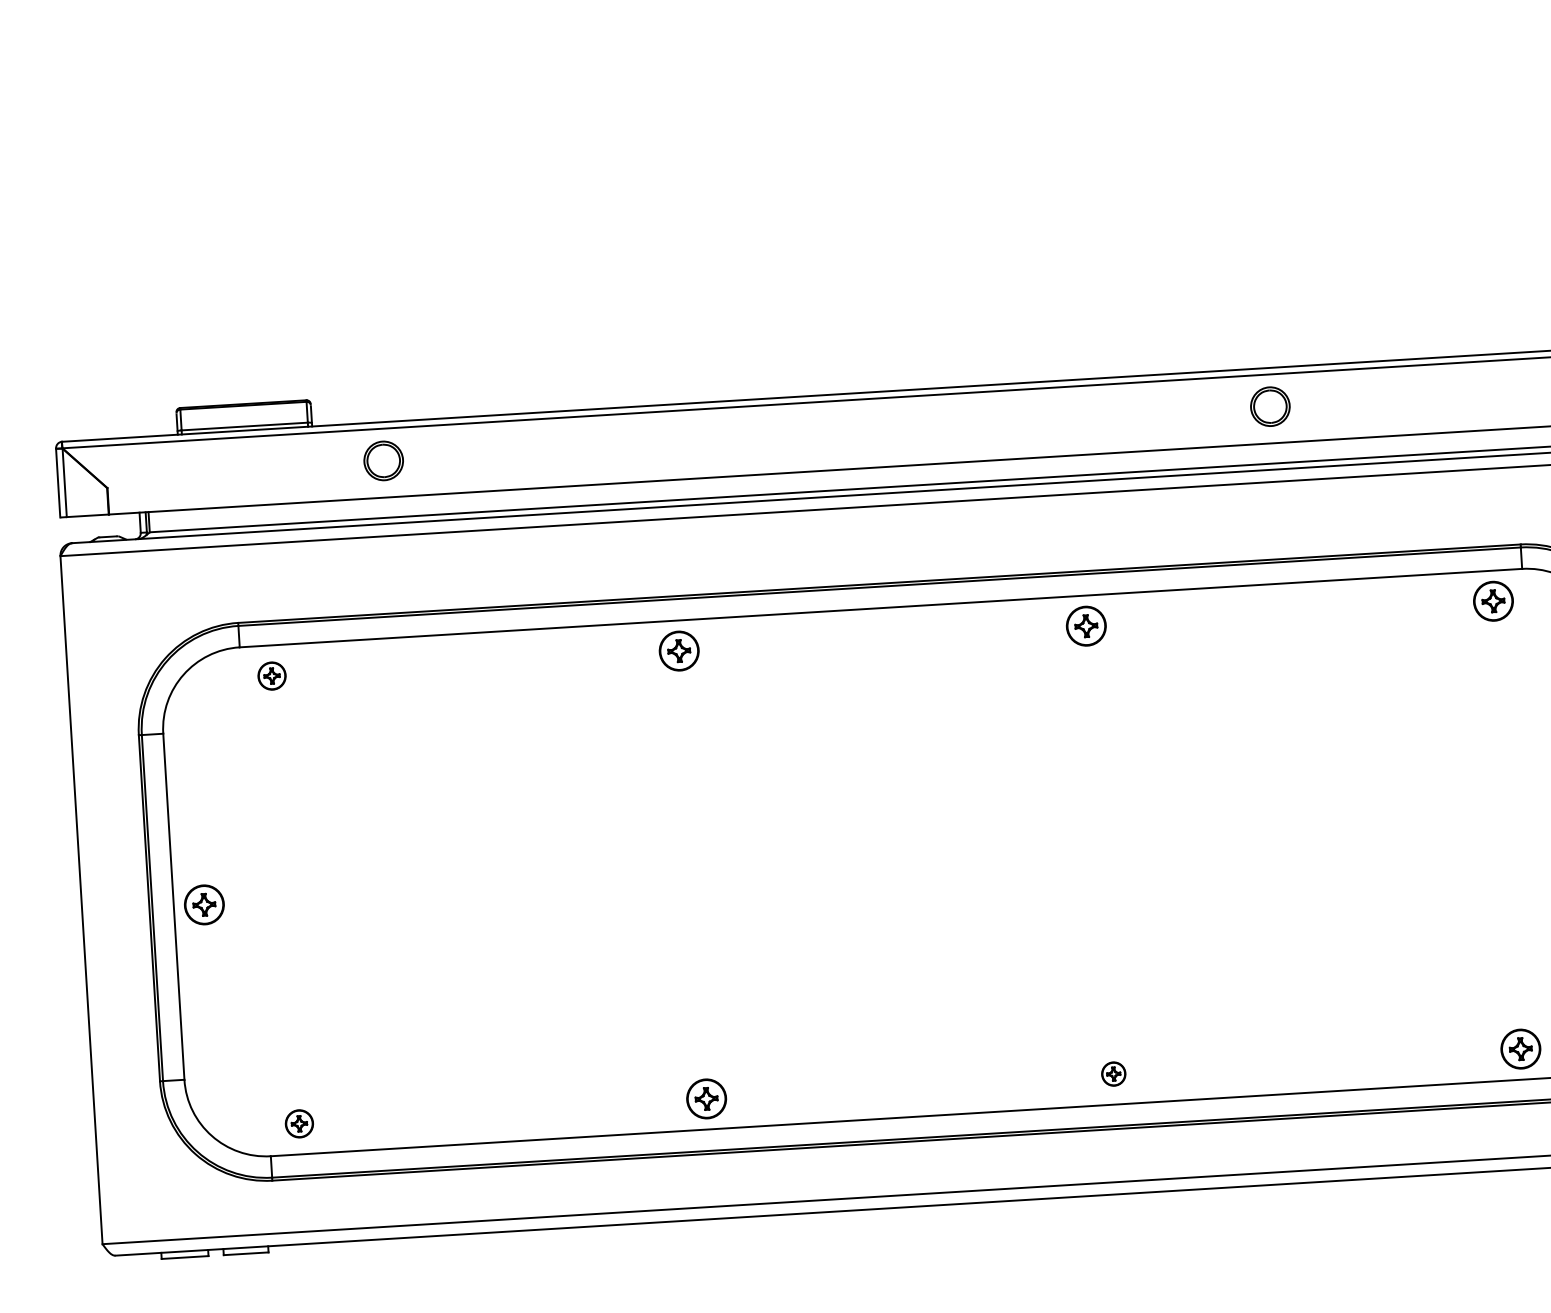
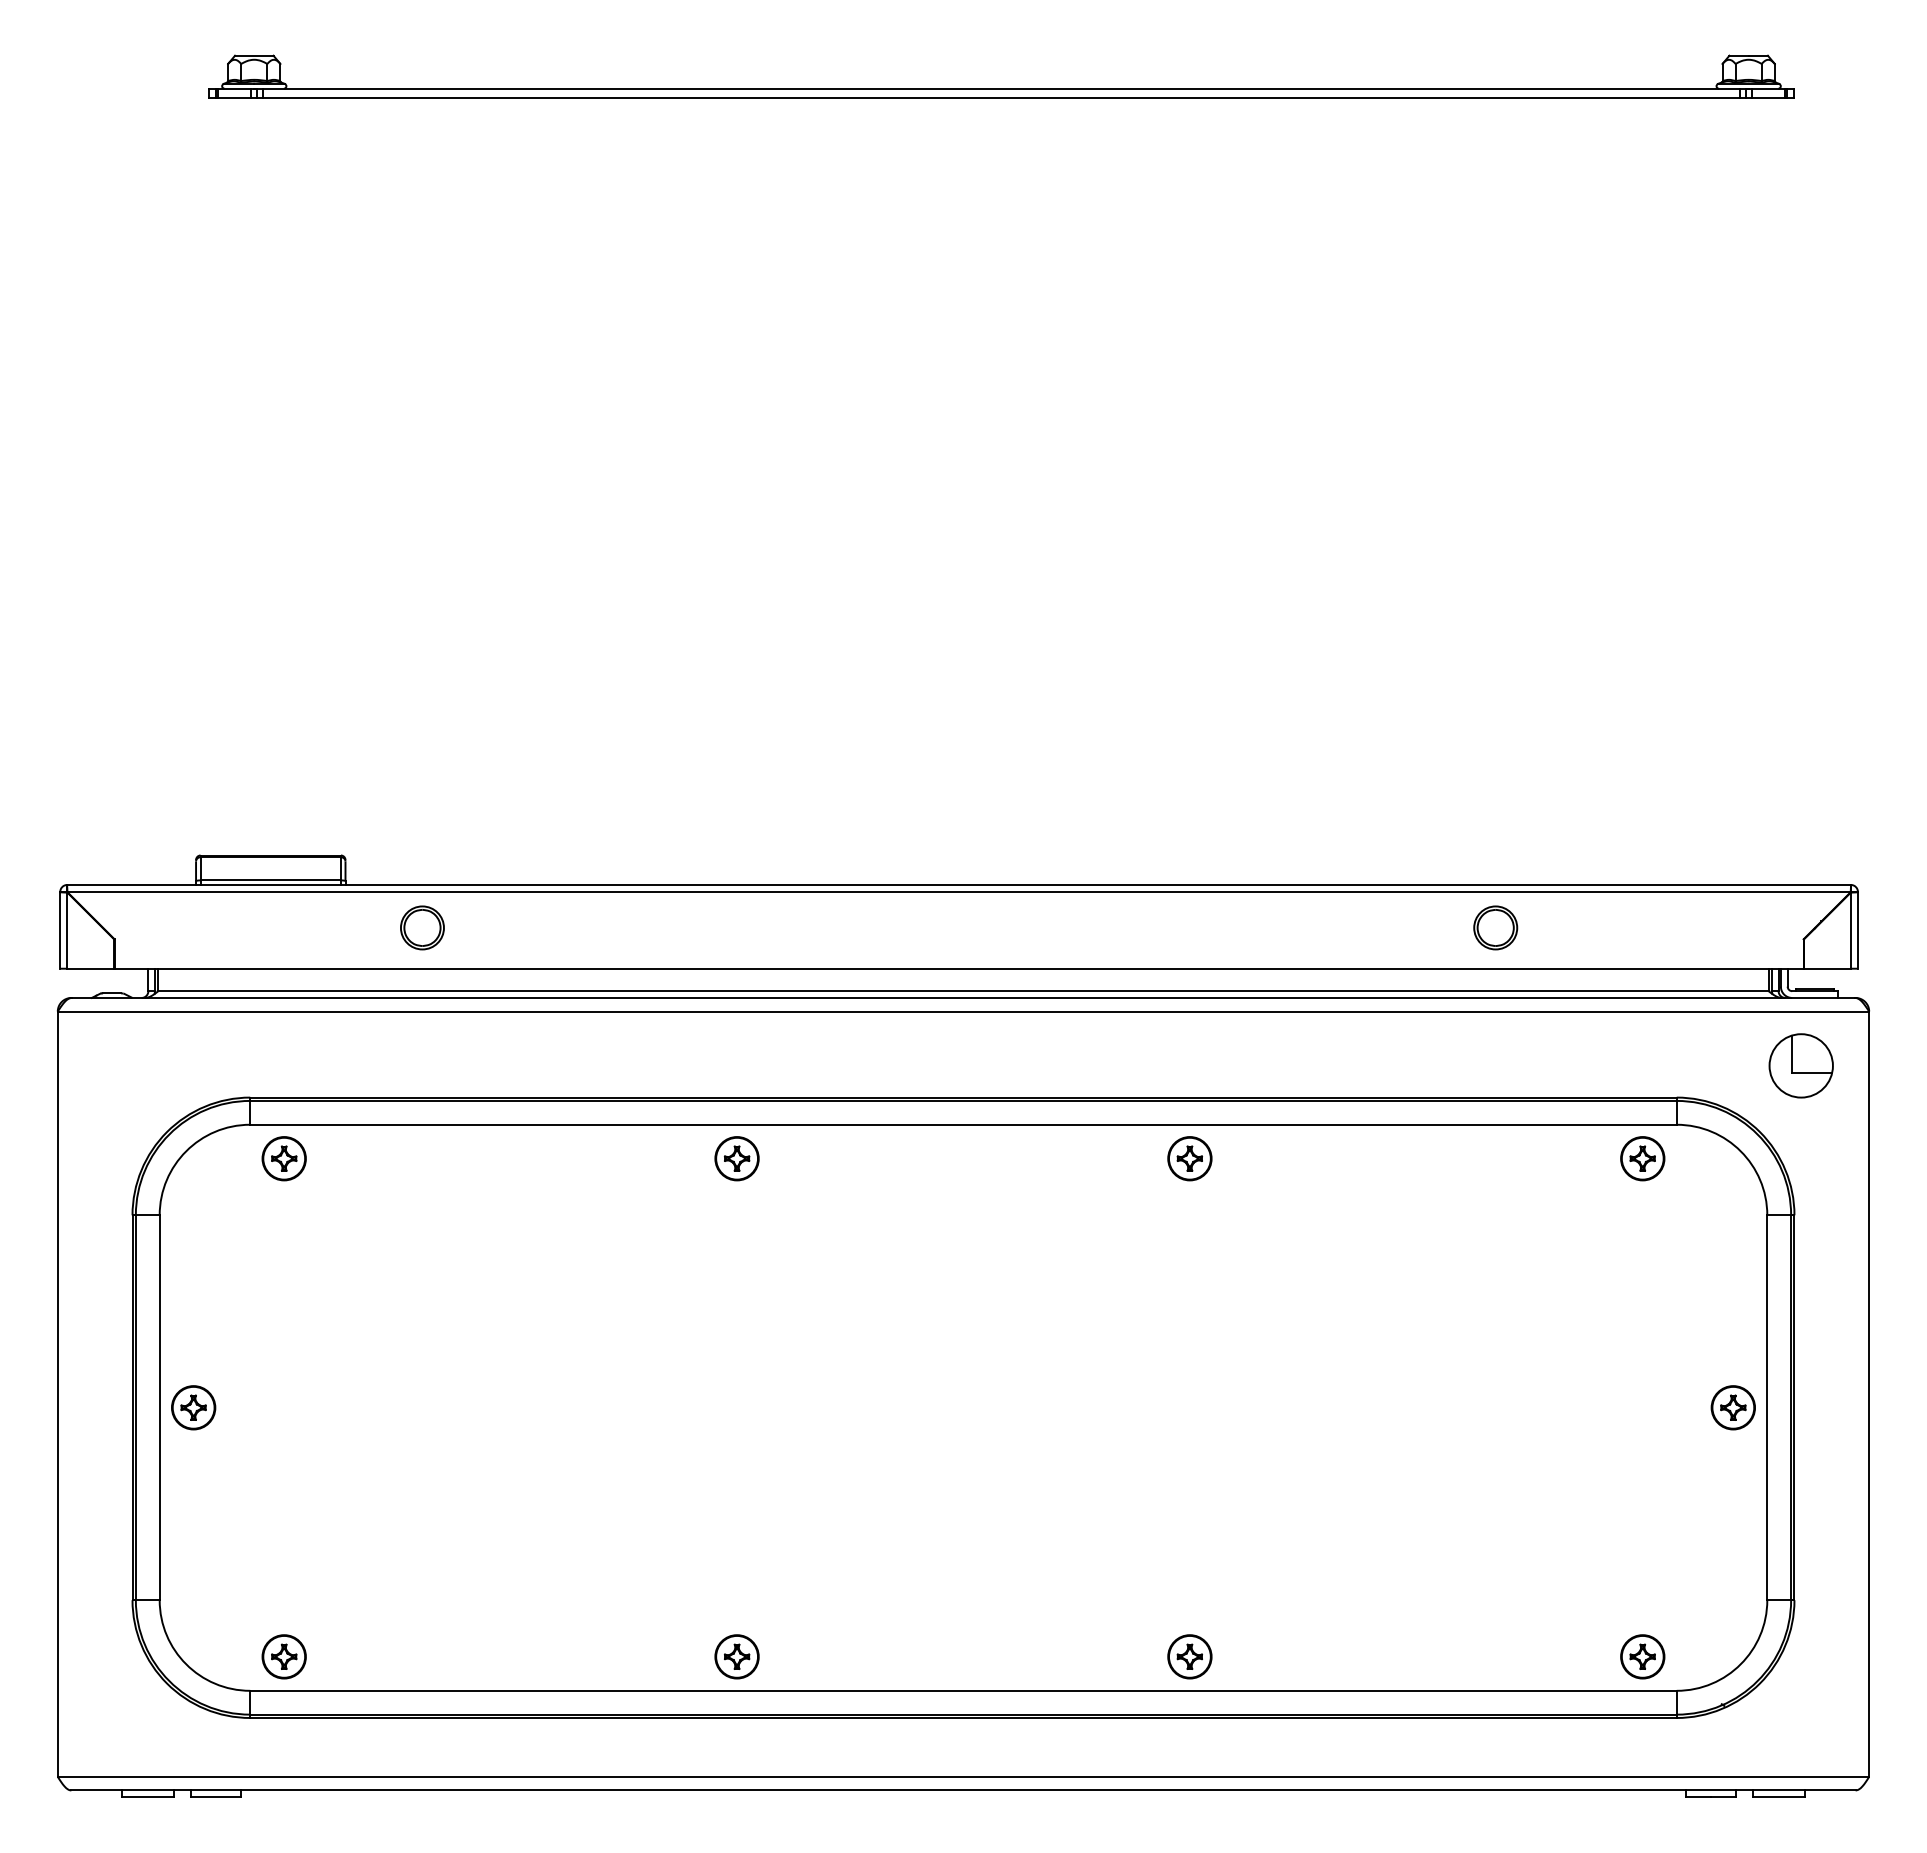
part: (1270, 406) -> (1495, 927), moved
part: (271, 675) -> (283, 1158), size x1.43
part: (1113, 1073) -> (1189, 1656), size x1.67
part: (298, 1123) -> (283, 1656), size x1.43

